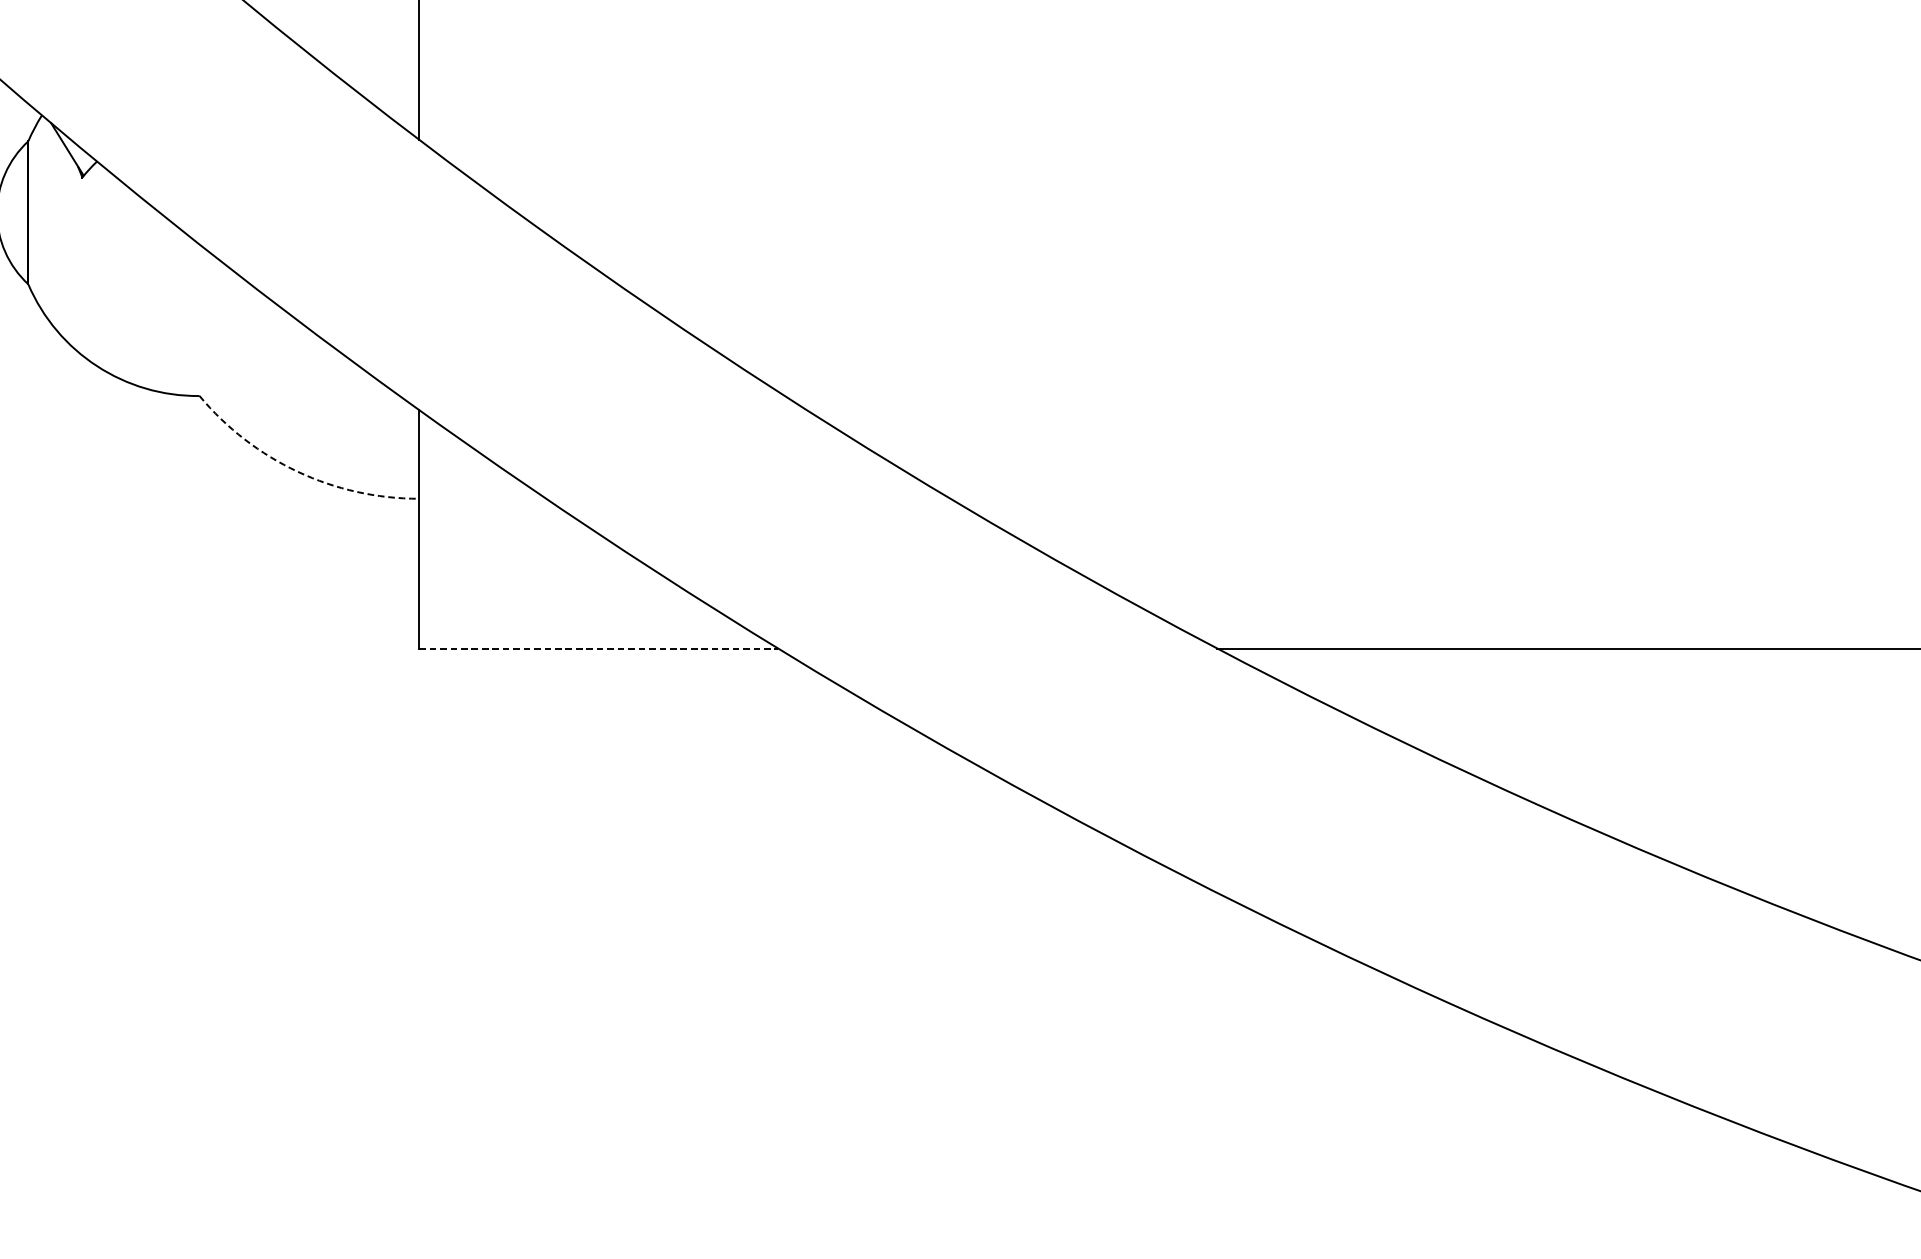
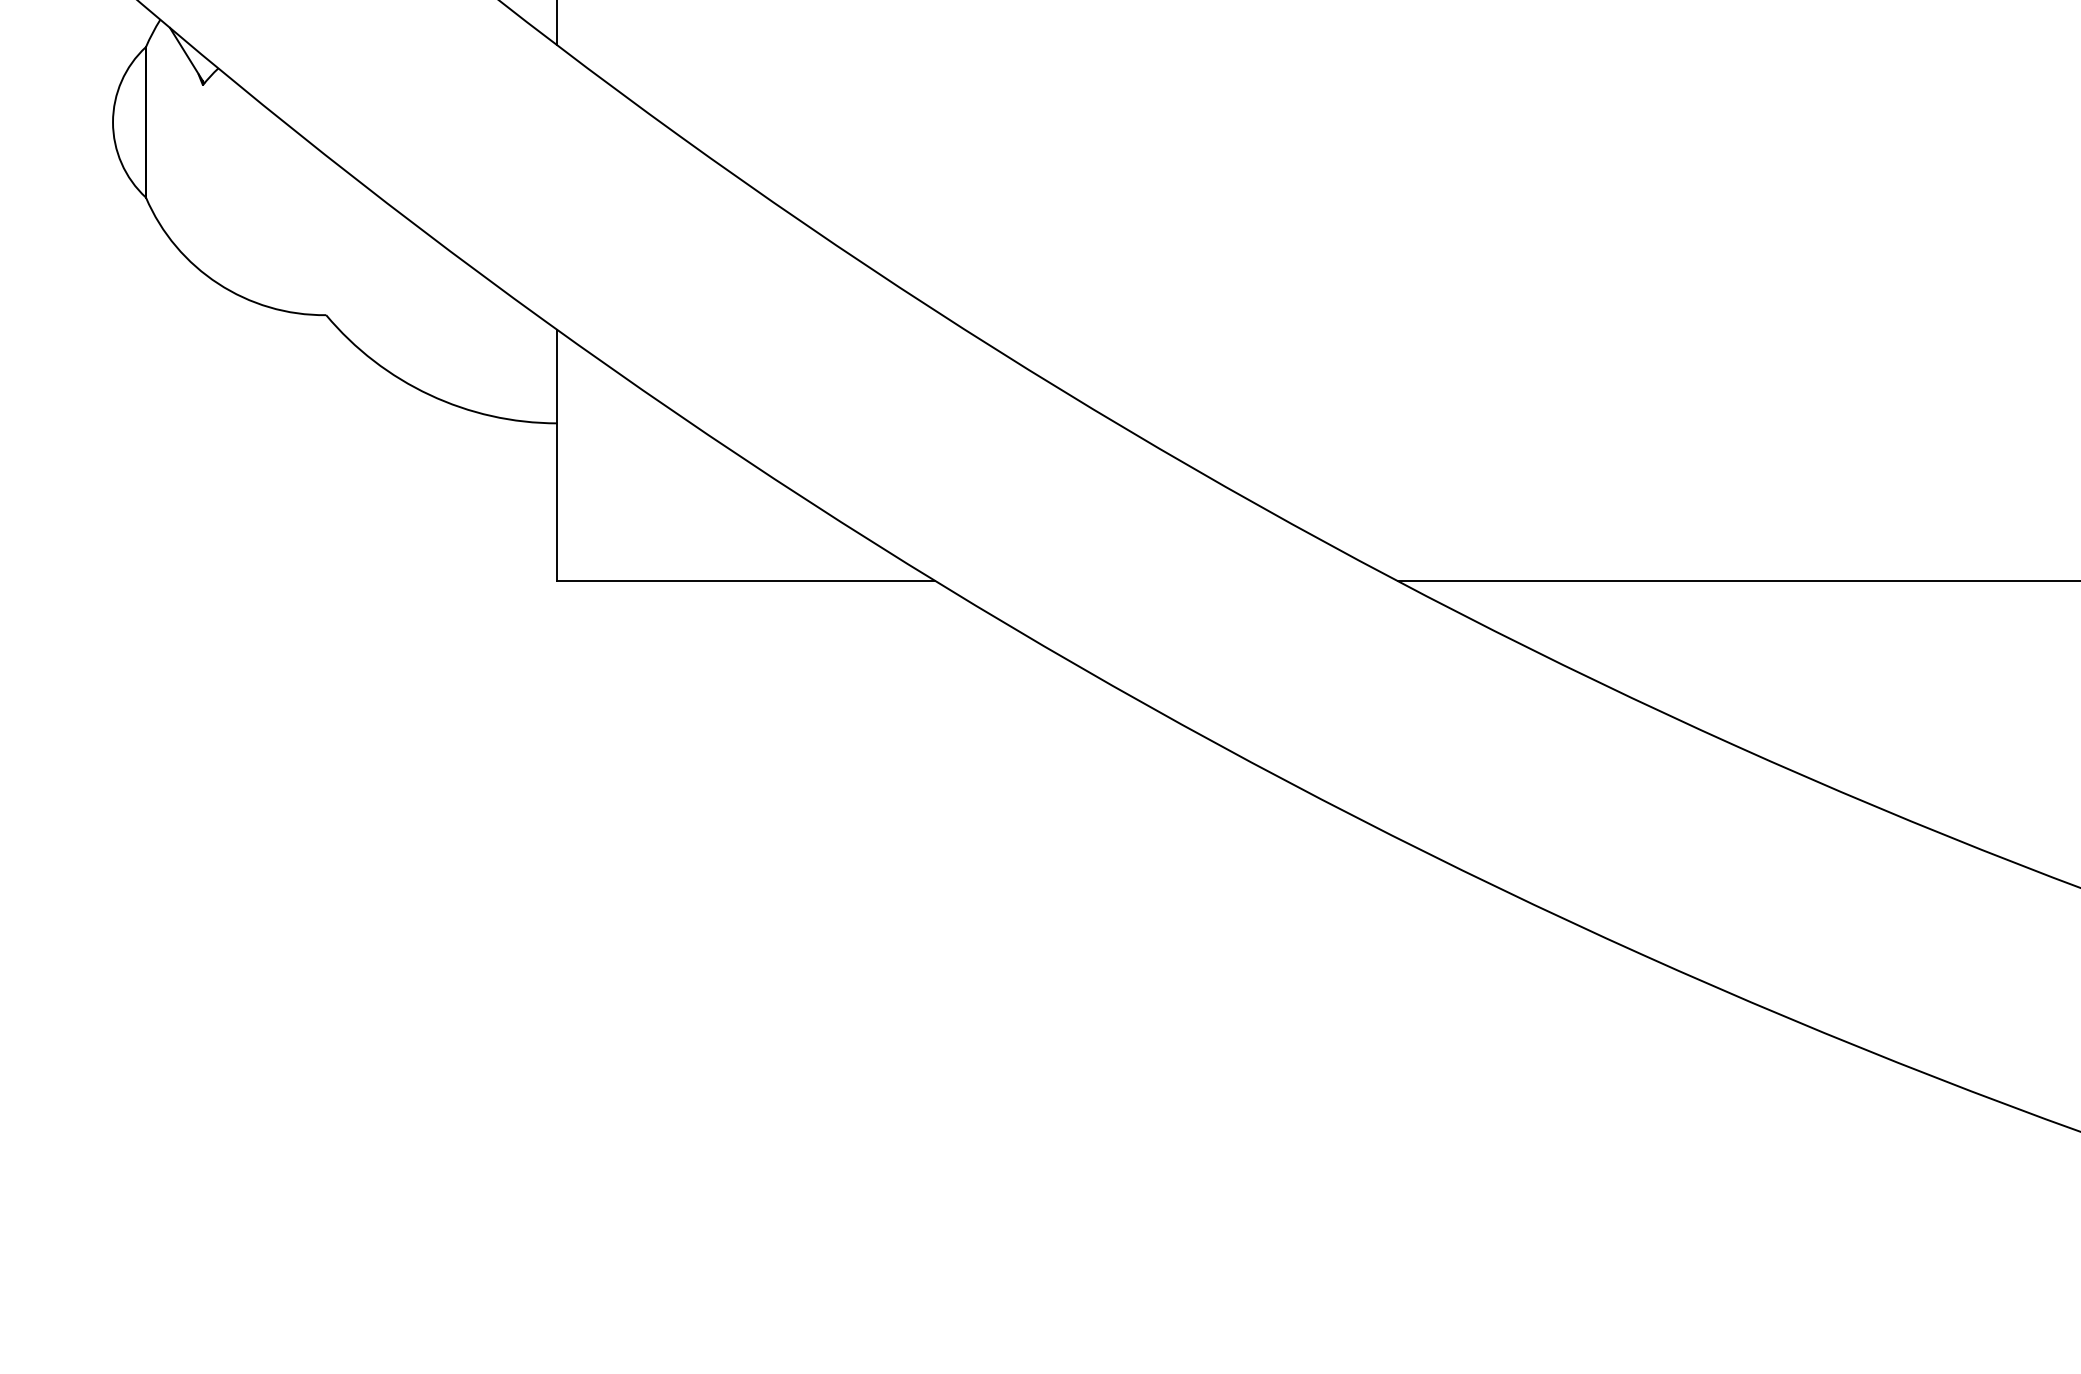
arc: (297, 471) -> (429, 394), dashed -> solid
line: (598, 649) -> (746, 581), dashed -> solid

